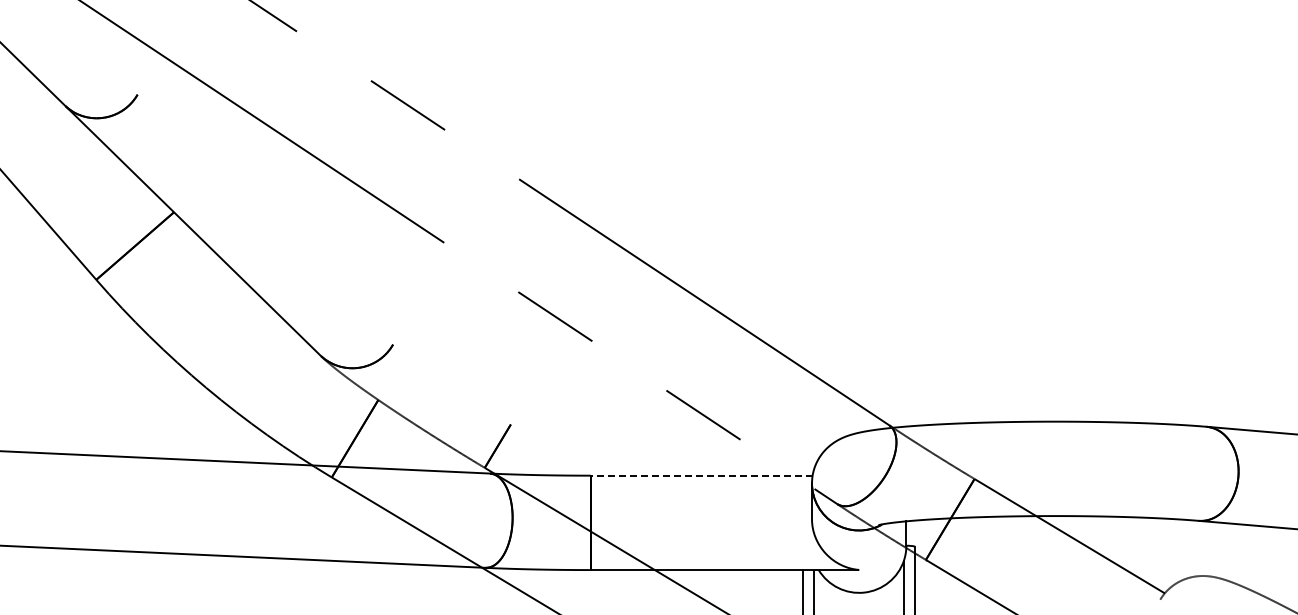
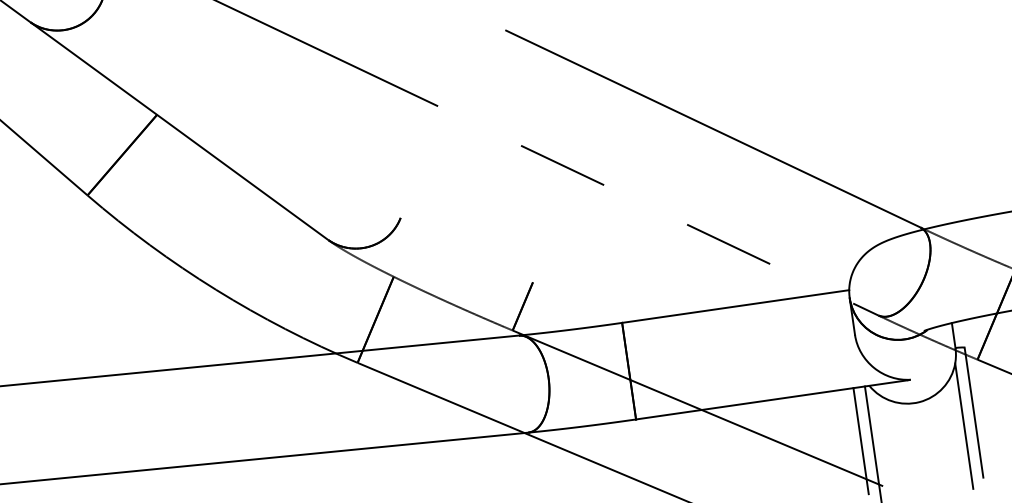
line: (701, 475) -> (735, 306), dashed -> solid

